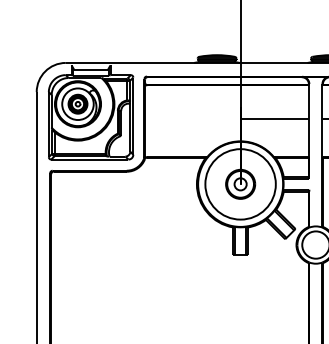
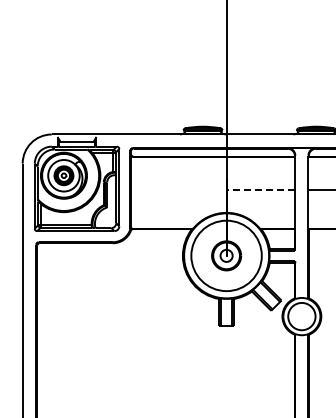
line: (274, 118) -> (260, 190), solid -> dashed

